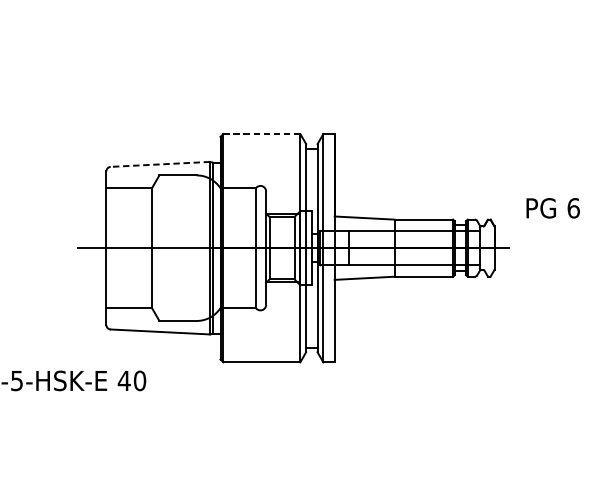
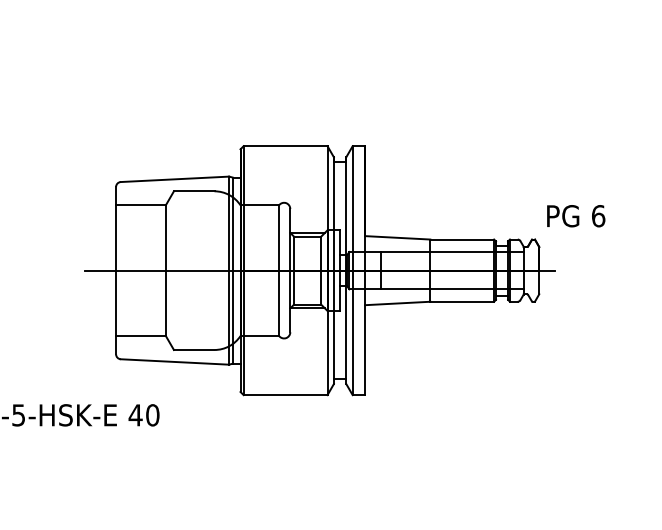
line: (261, 134) -> (285, 146), dashed -> solid
line: (159, 164) -> (174, 179), dashed -> solid
text: (553, 208) -> (576, 216), moved

